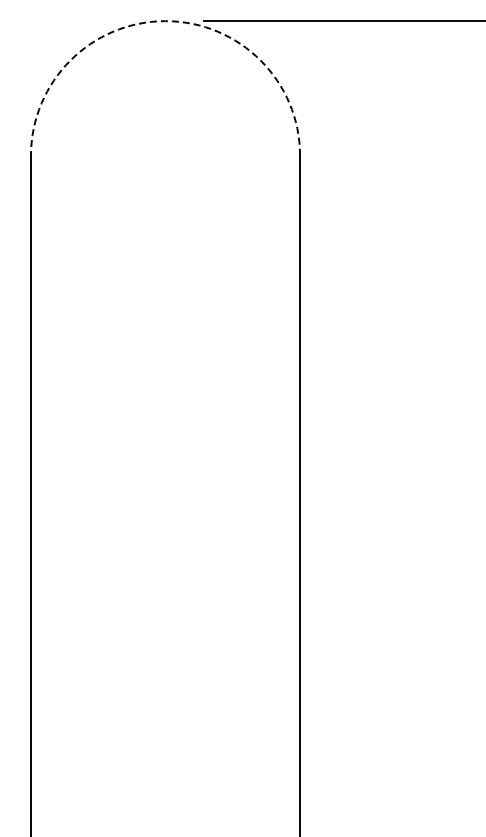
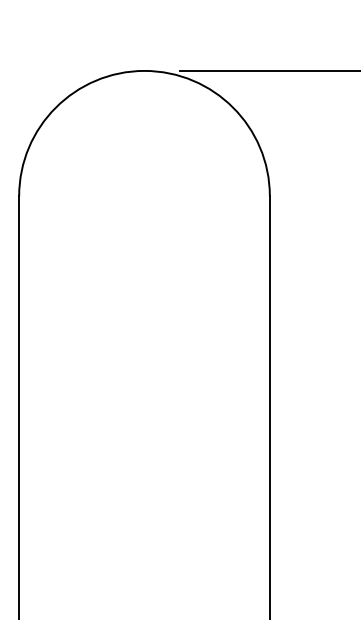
arc: (165, 21) -> (144, 71), dashed -> solid

